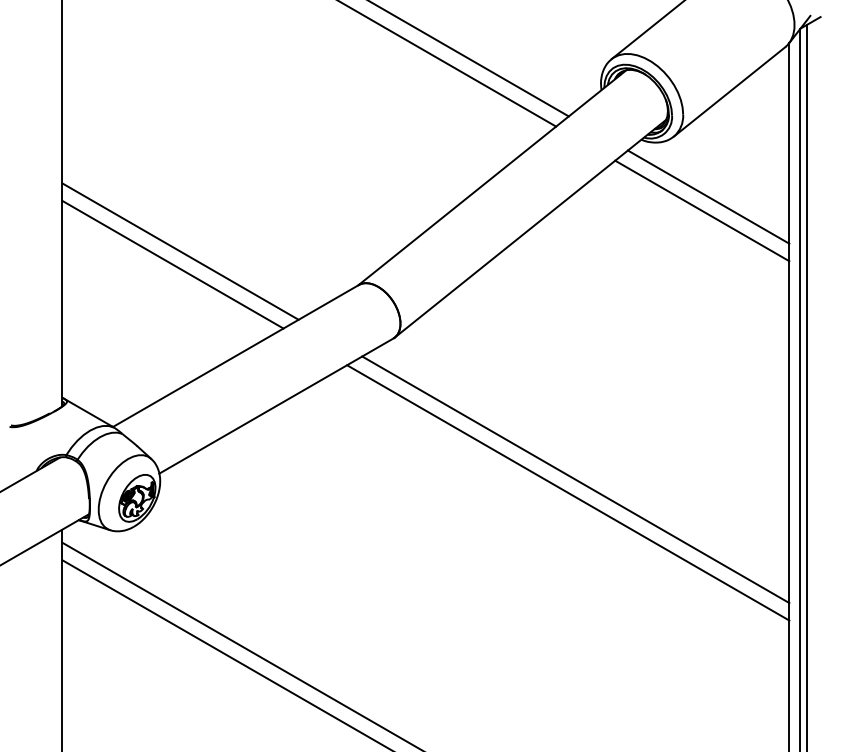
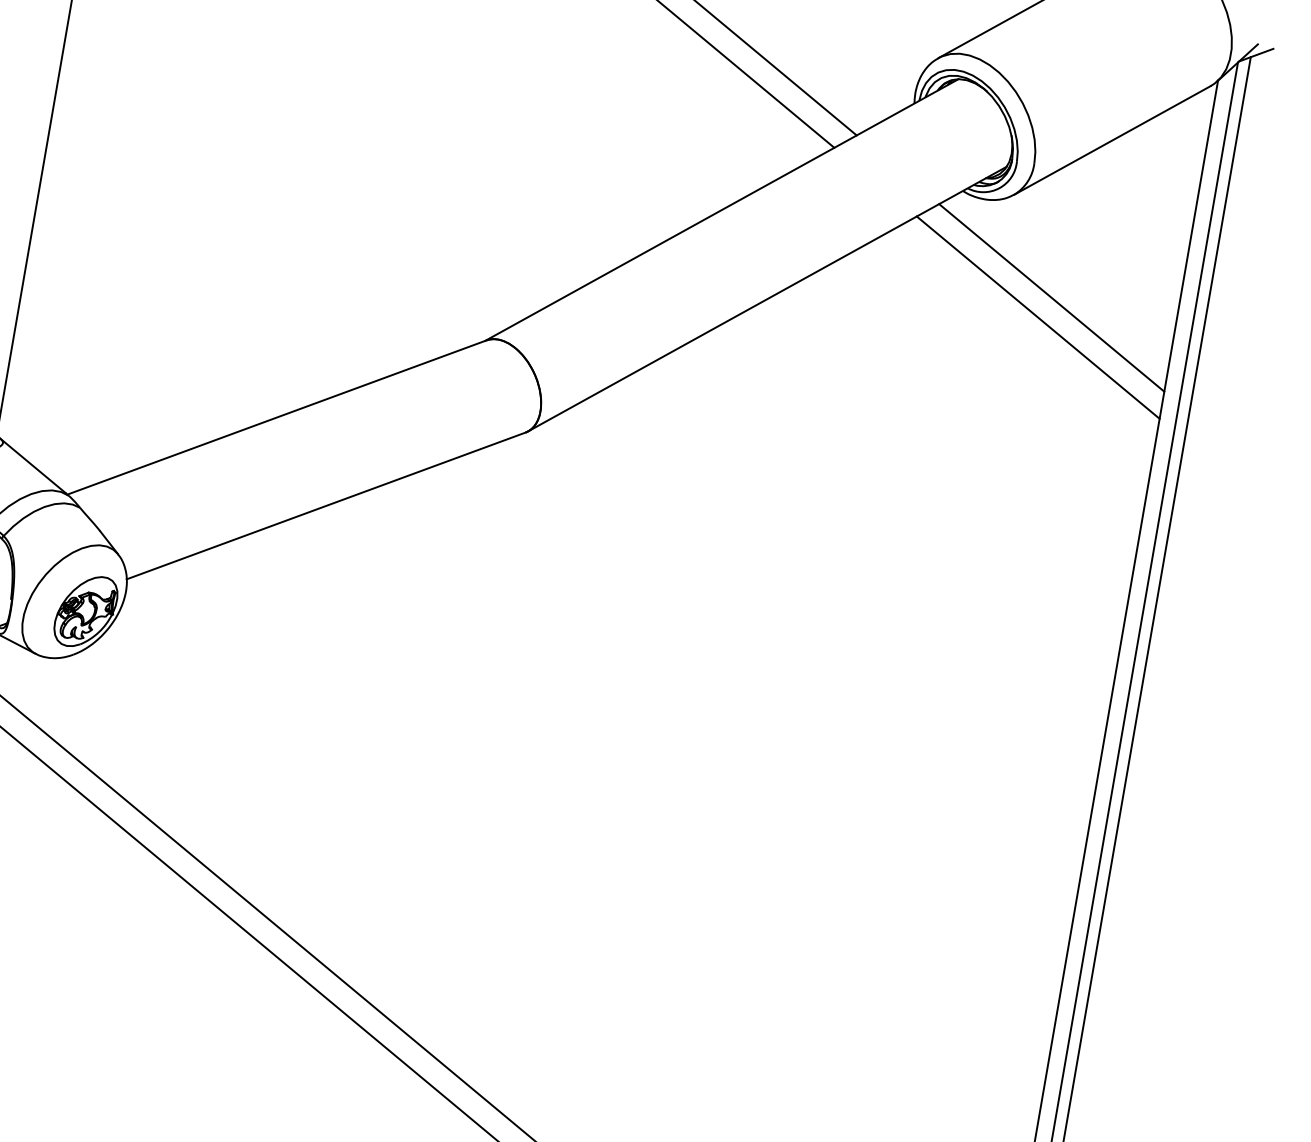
line: (180, 251) -> (218, 240), removed
line: (172, 264) -> (203, 258), removed
line: (575, 479) -> (769, 699), removed
line: (568, 492) -> (755, 718), removed

